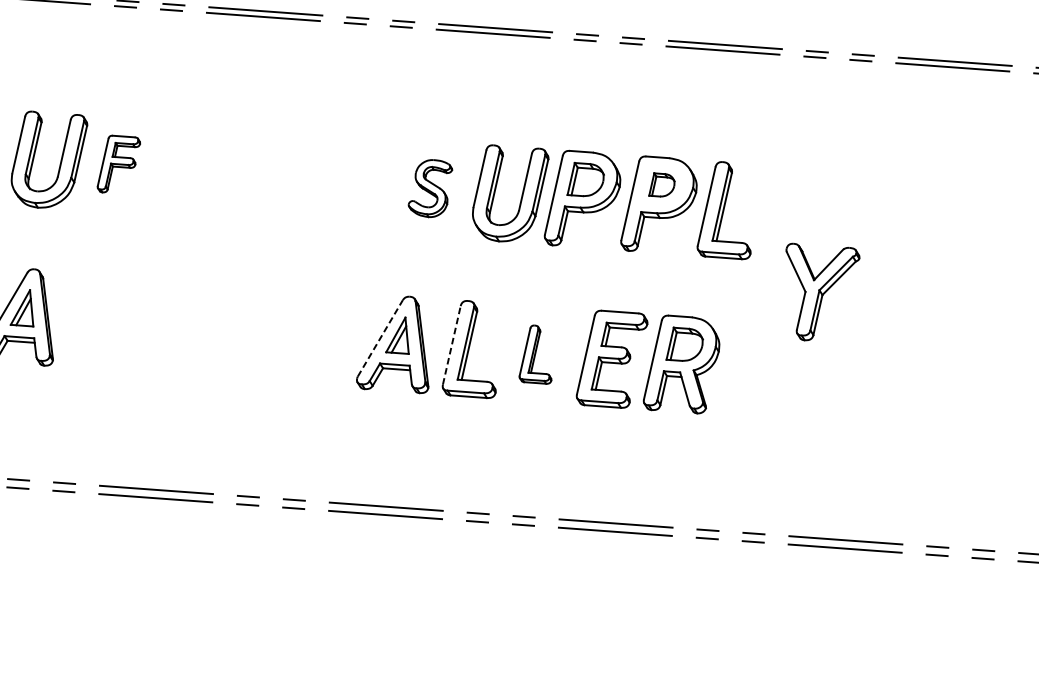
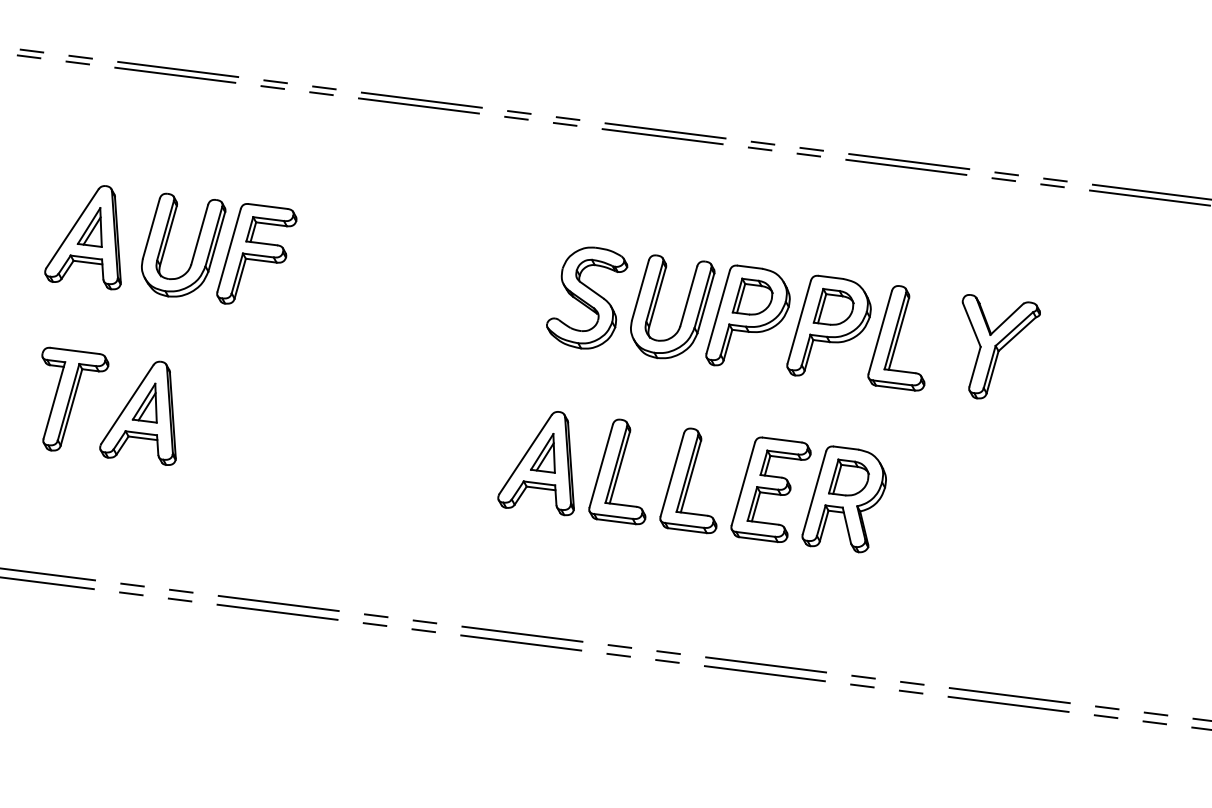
part: (118, 163) -> (256, 253), size x1.67
part: (661, 184) -> (833, 306), size x1.43
part: (430, 188) -> (587, 297), size x1.67
part: (824, 290) -> (1000, 346), moved
line: (380, 338) -> (525, 454), dashed -> solid
line: (452, 345) -> (601, 466), dashed -> solid
part: (534, 354) -> (688, 480), size x1.67

